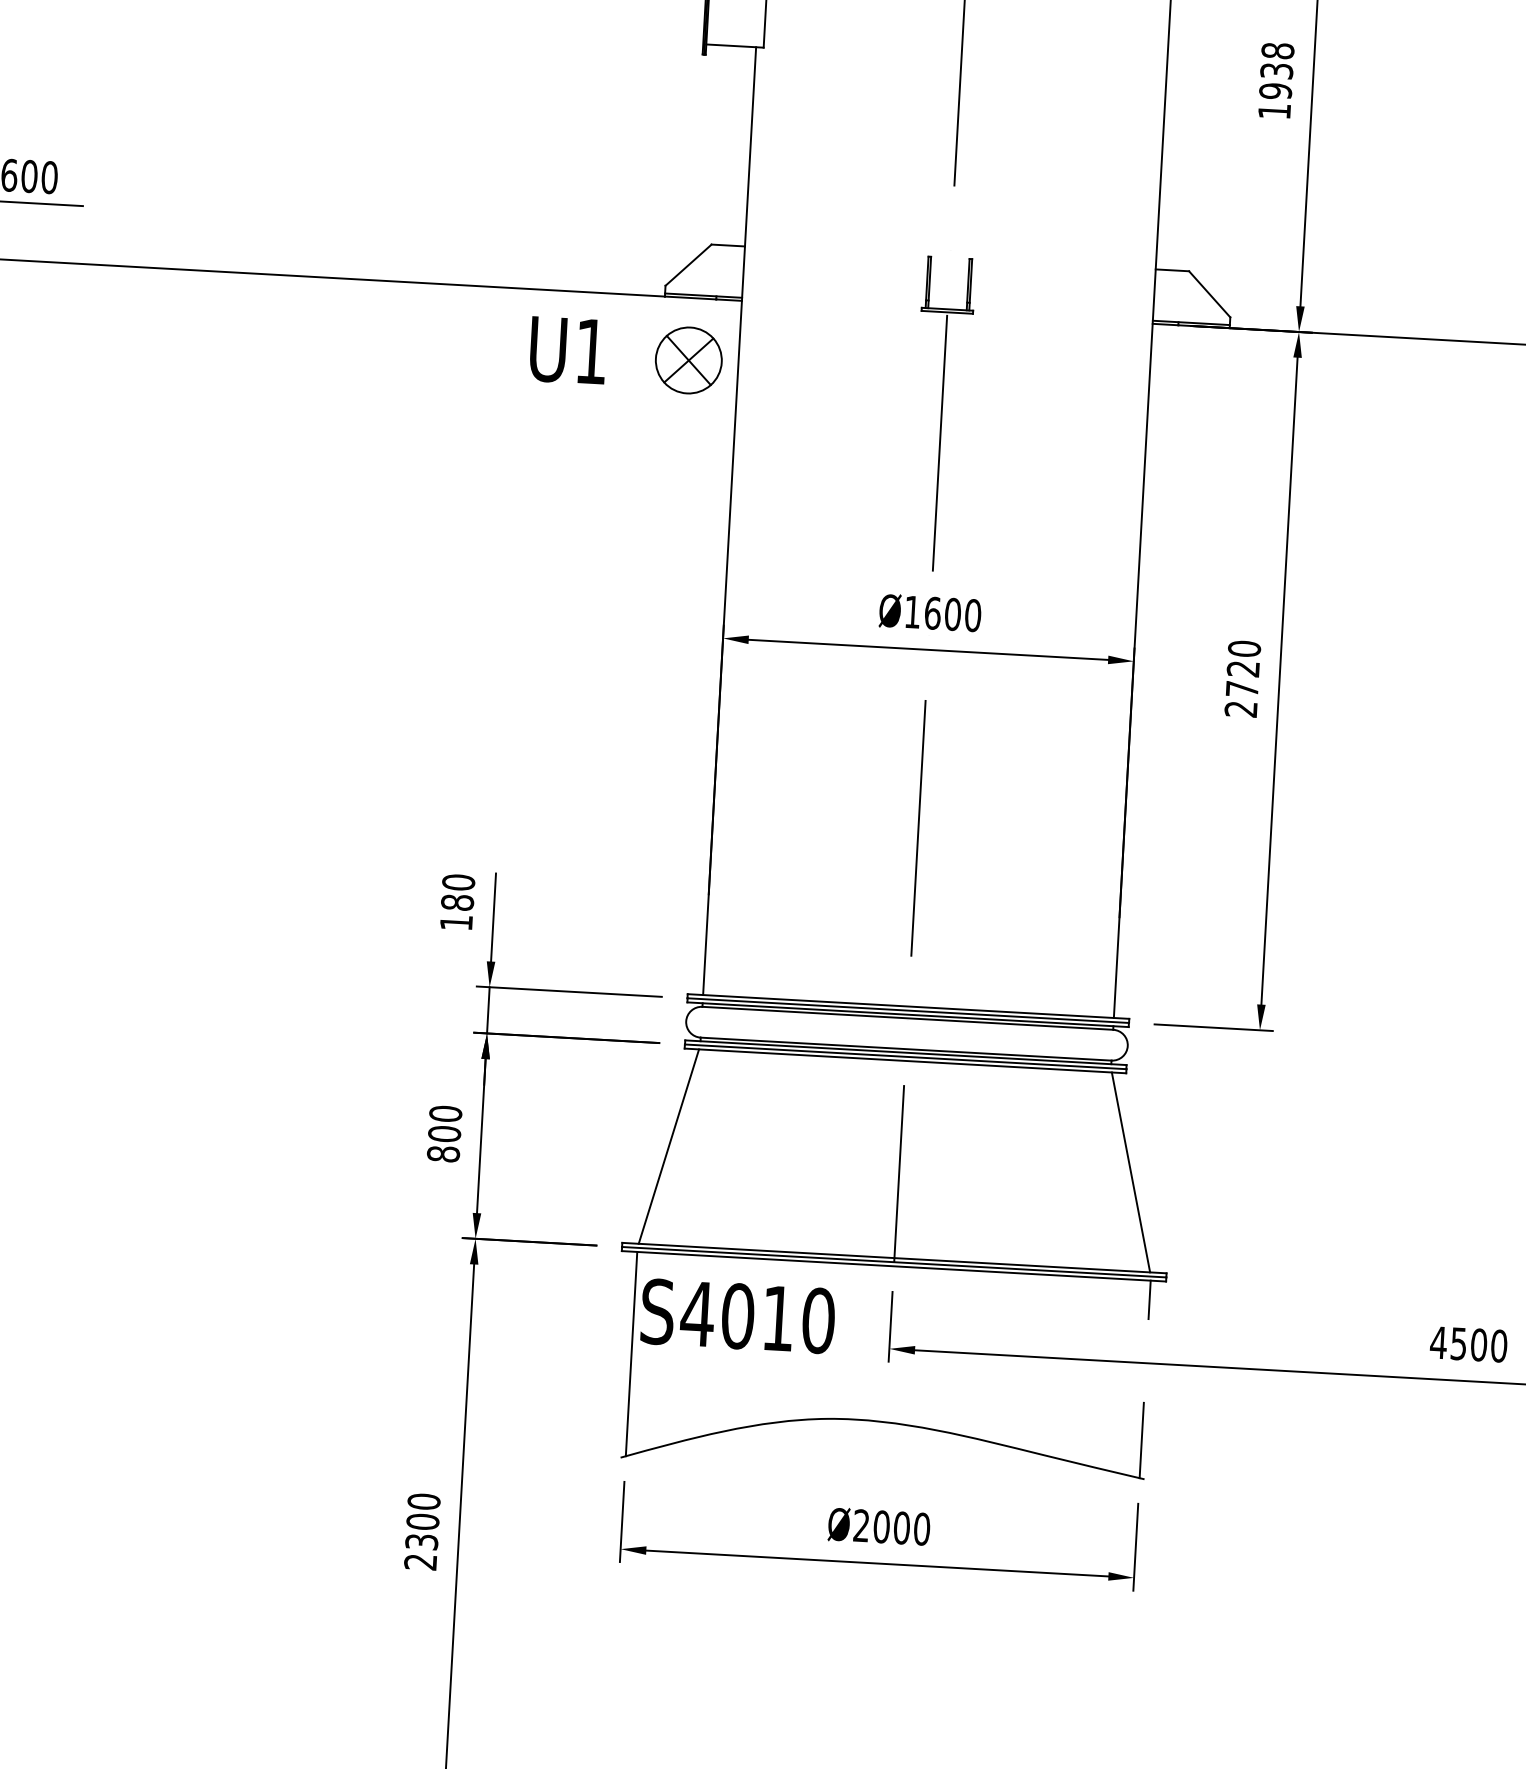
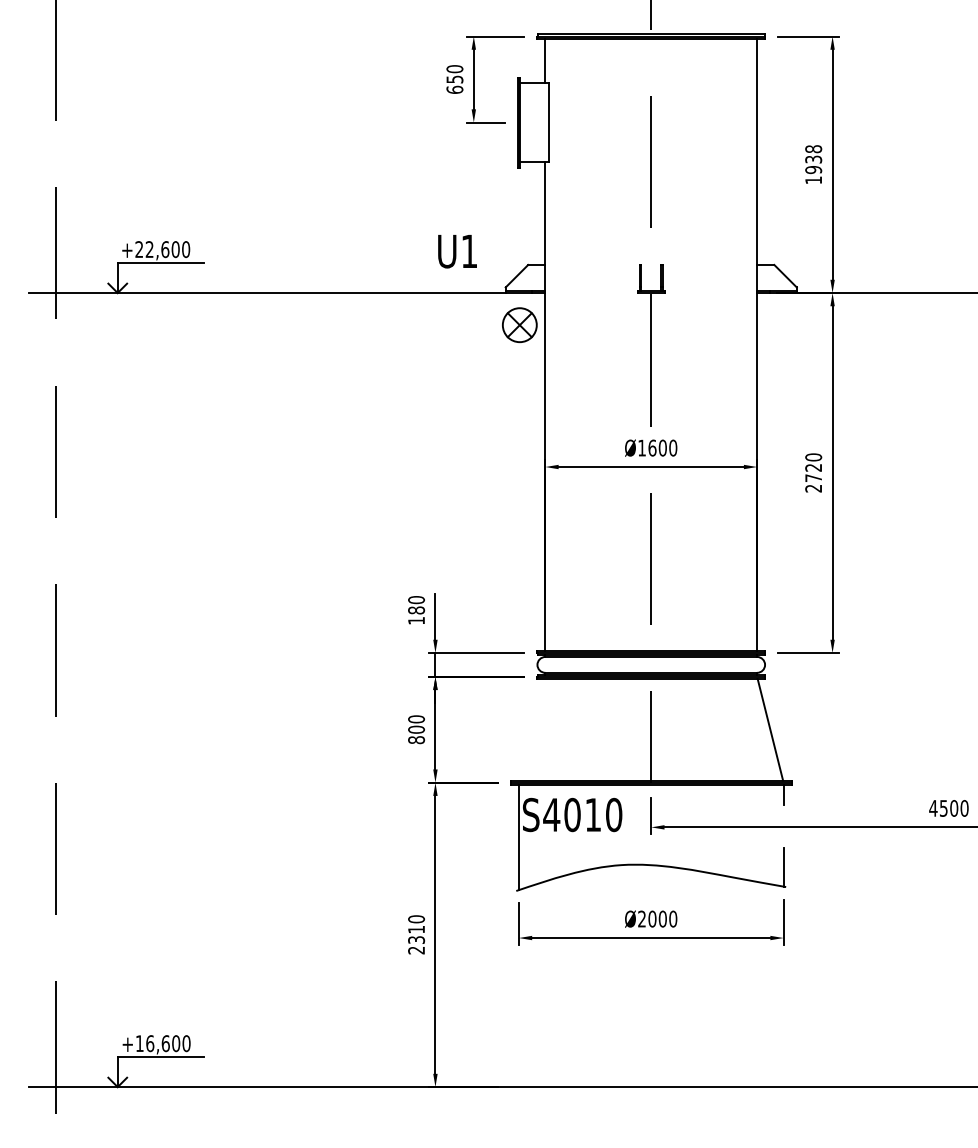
text: (568, 350) -> (457, 251), moved
line: (667, 1146) -> (531, 729), removed
text: (422, 1521) -> (416, 929), 2300 -> 2310

